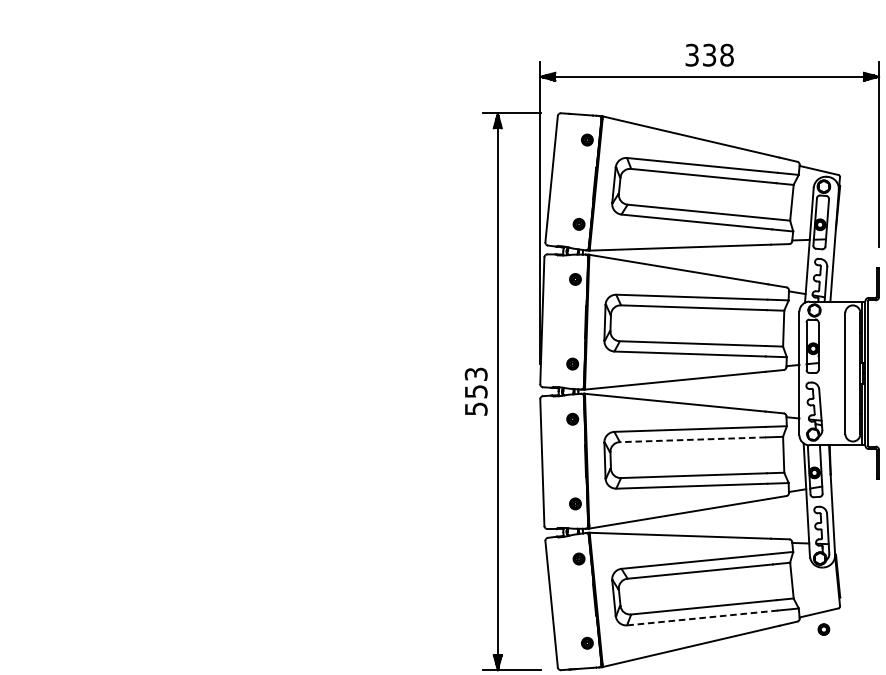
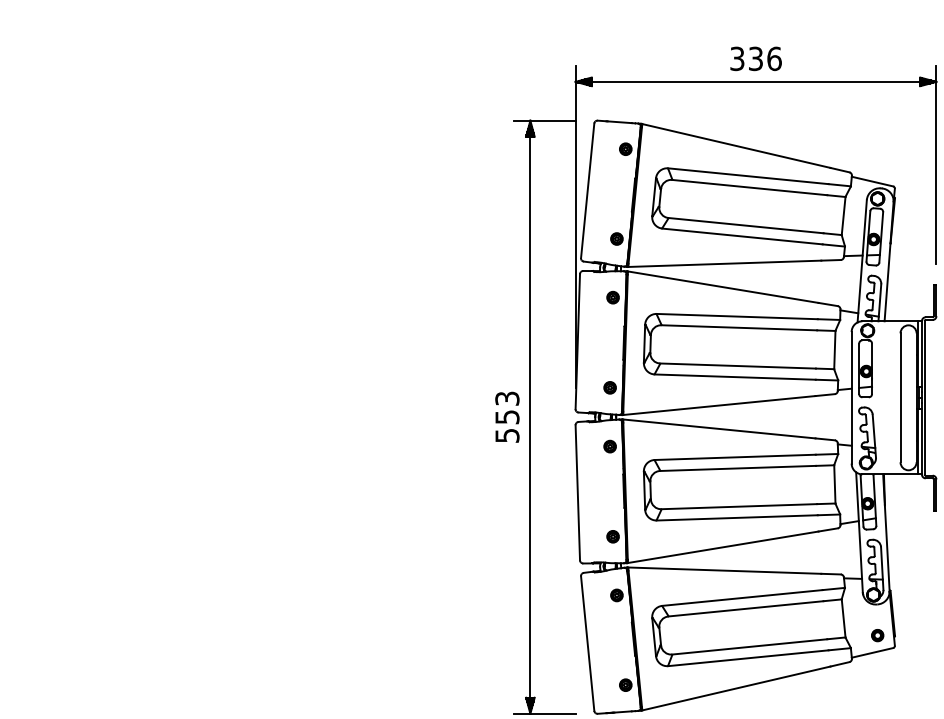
text: (727, 54) -> (774, 58), 338 -> 336
line: (693, 439) -> (738, 468), dashed -> solid
line: (702, 618) -> (748, 658), dashed -> solid
part: (823, 629) -> (877, 635), moved

